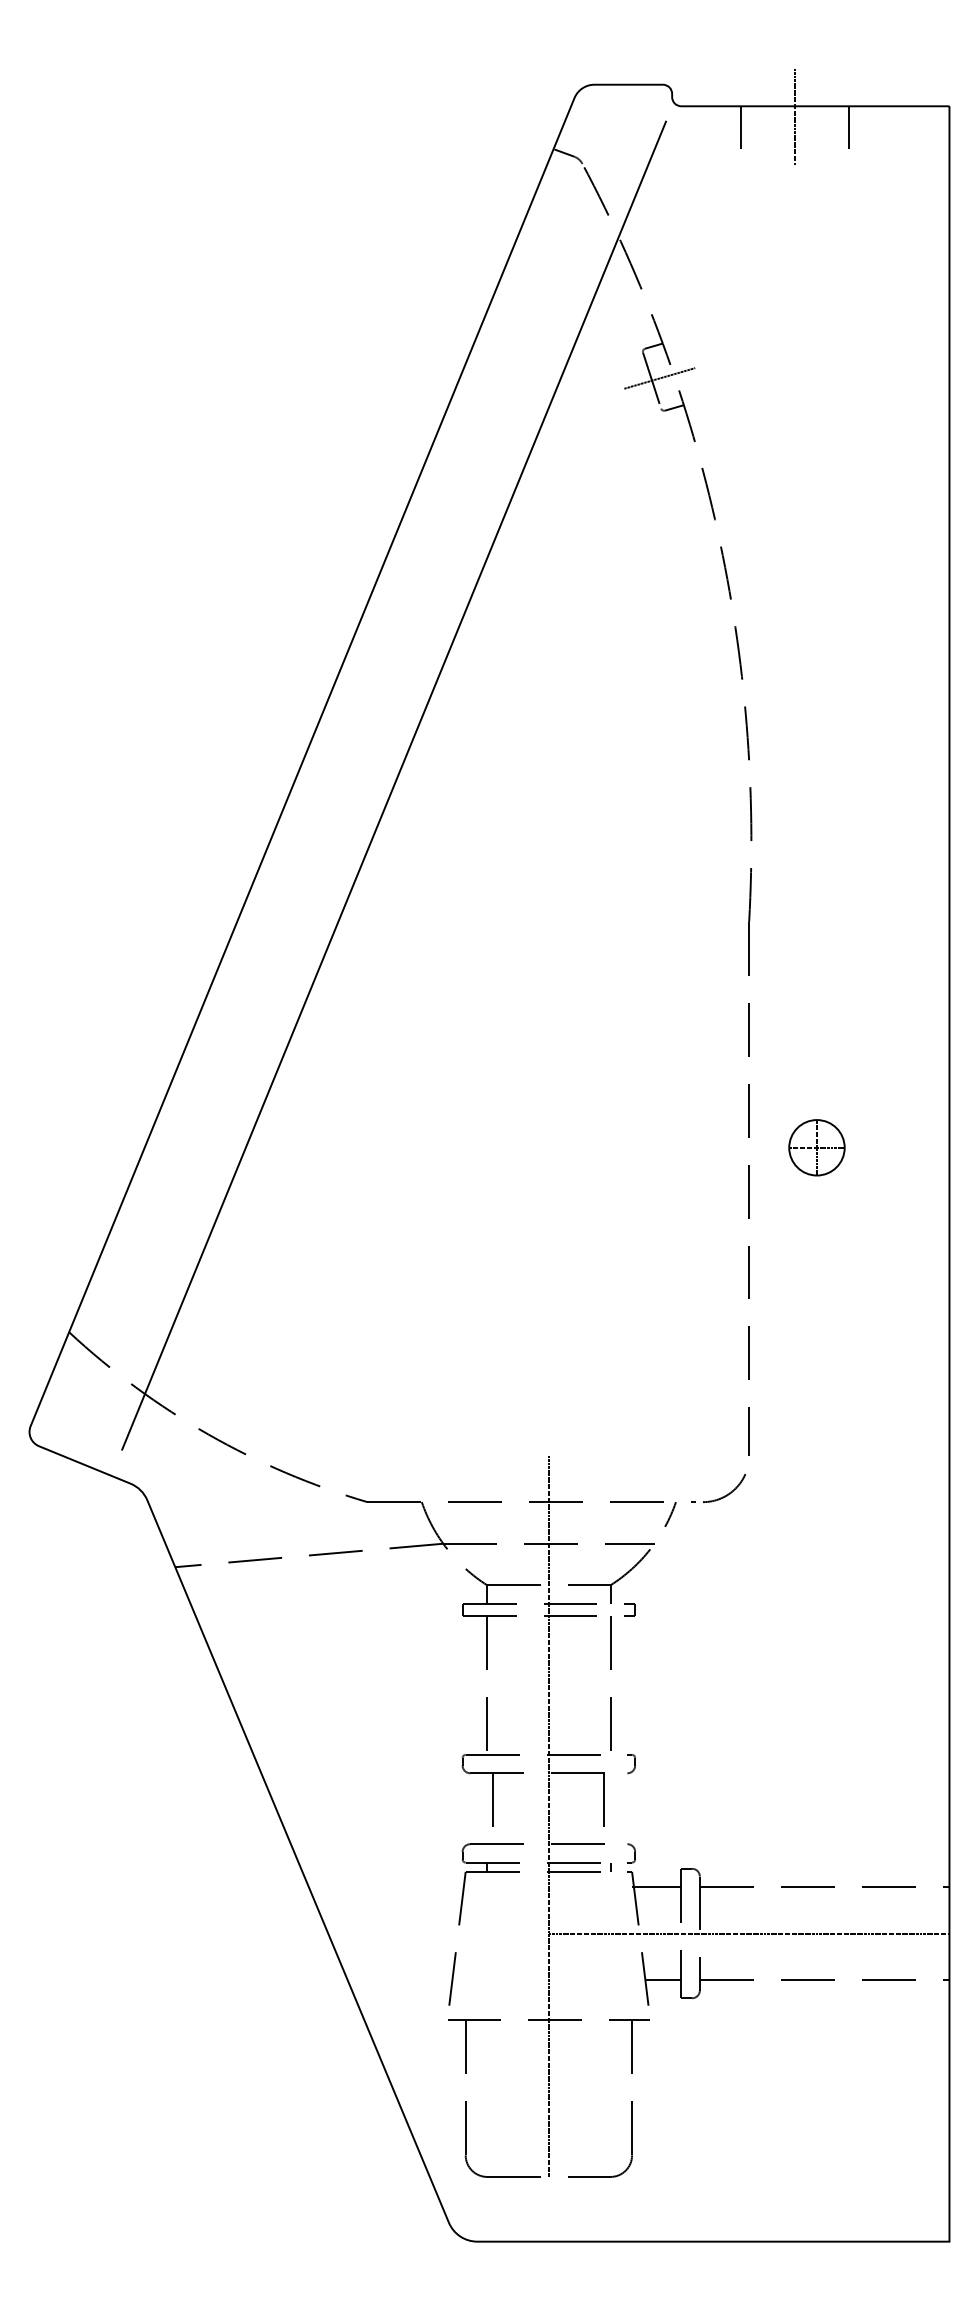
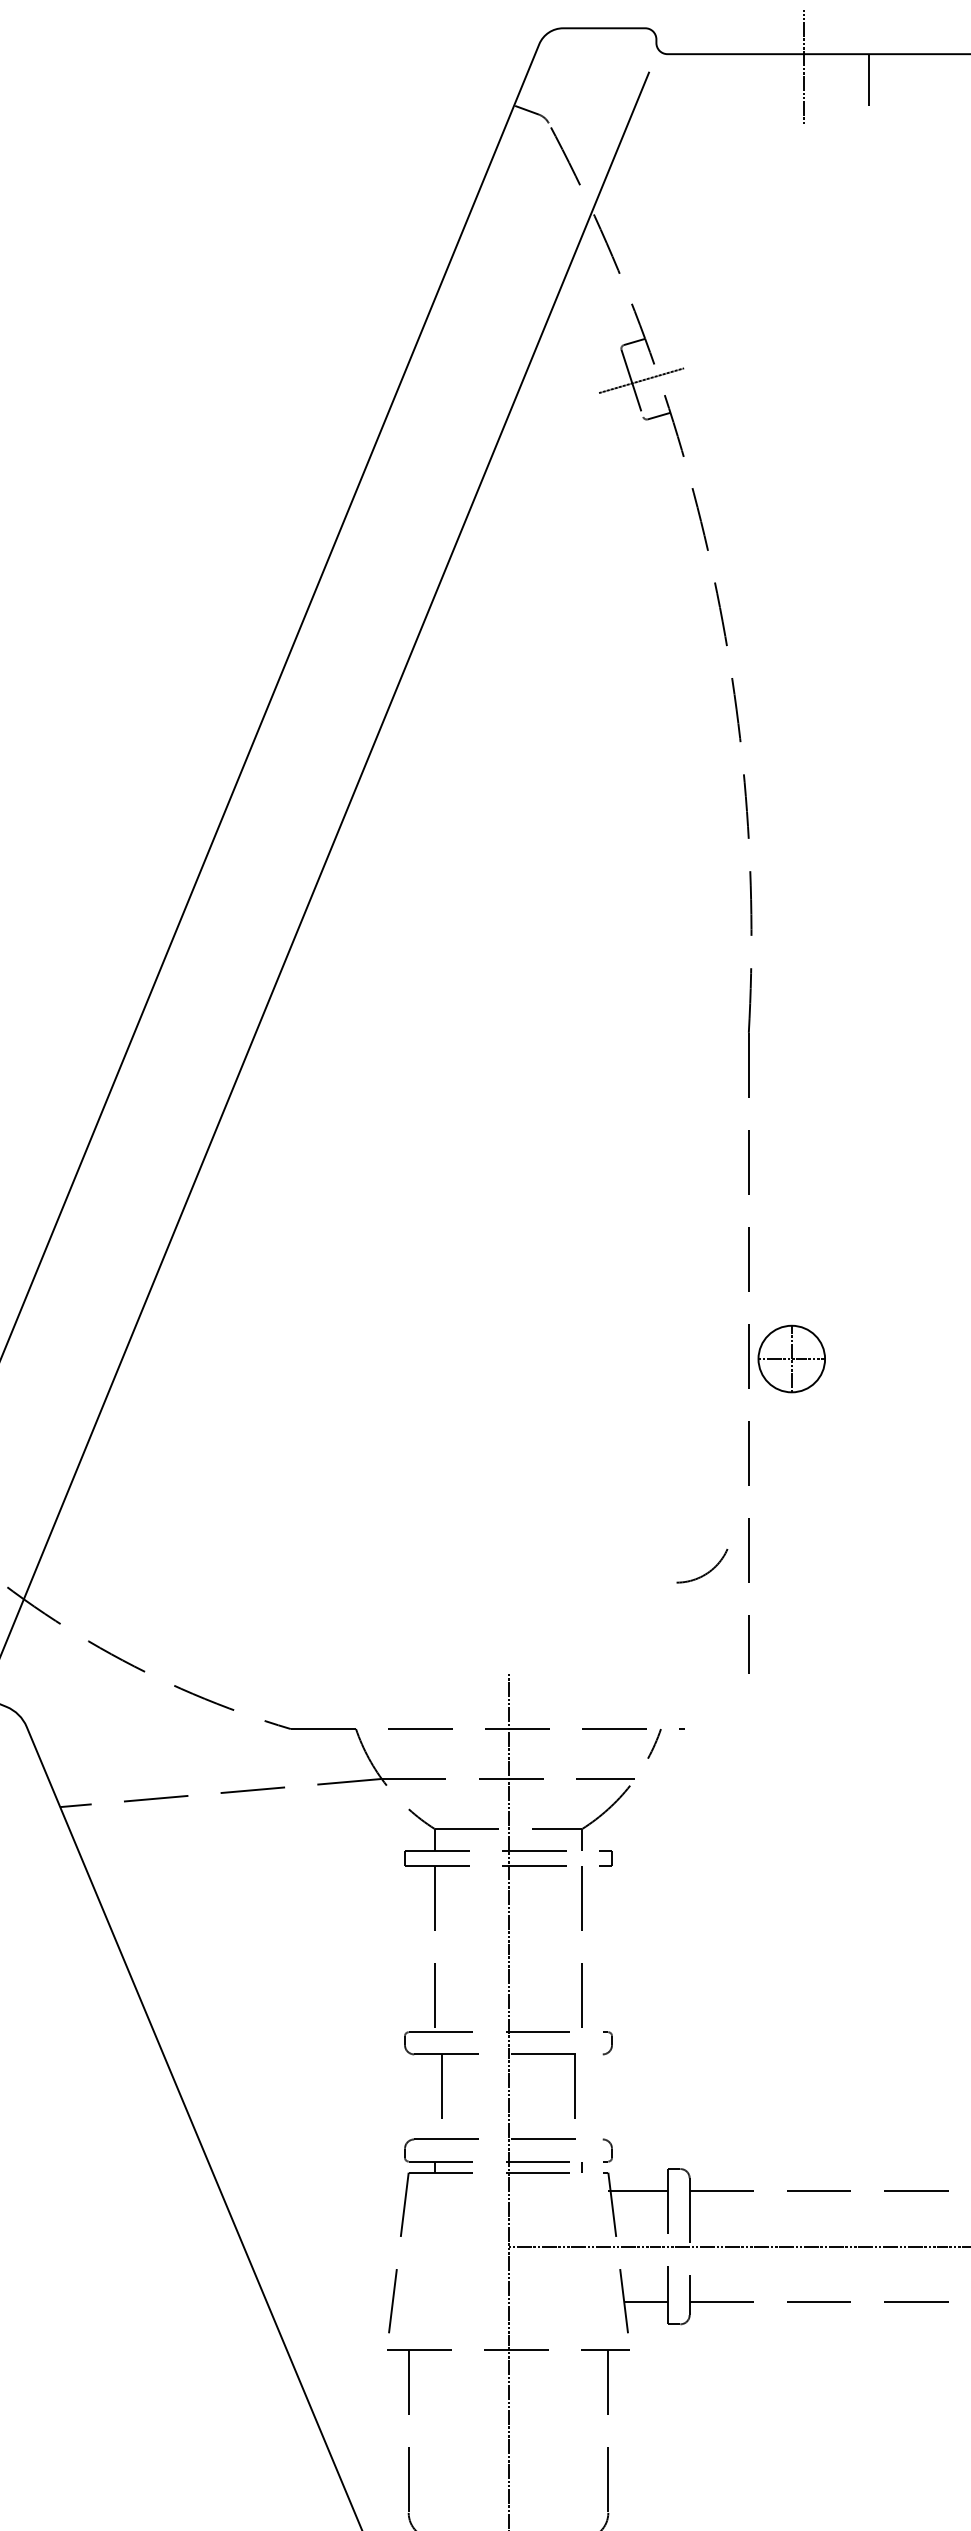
line: (741, 127) -> (739, 79), removed
part: (816, 1147) -> (791, 1358), moved
arc: (726, 1494) -> (704, 1573), moved

